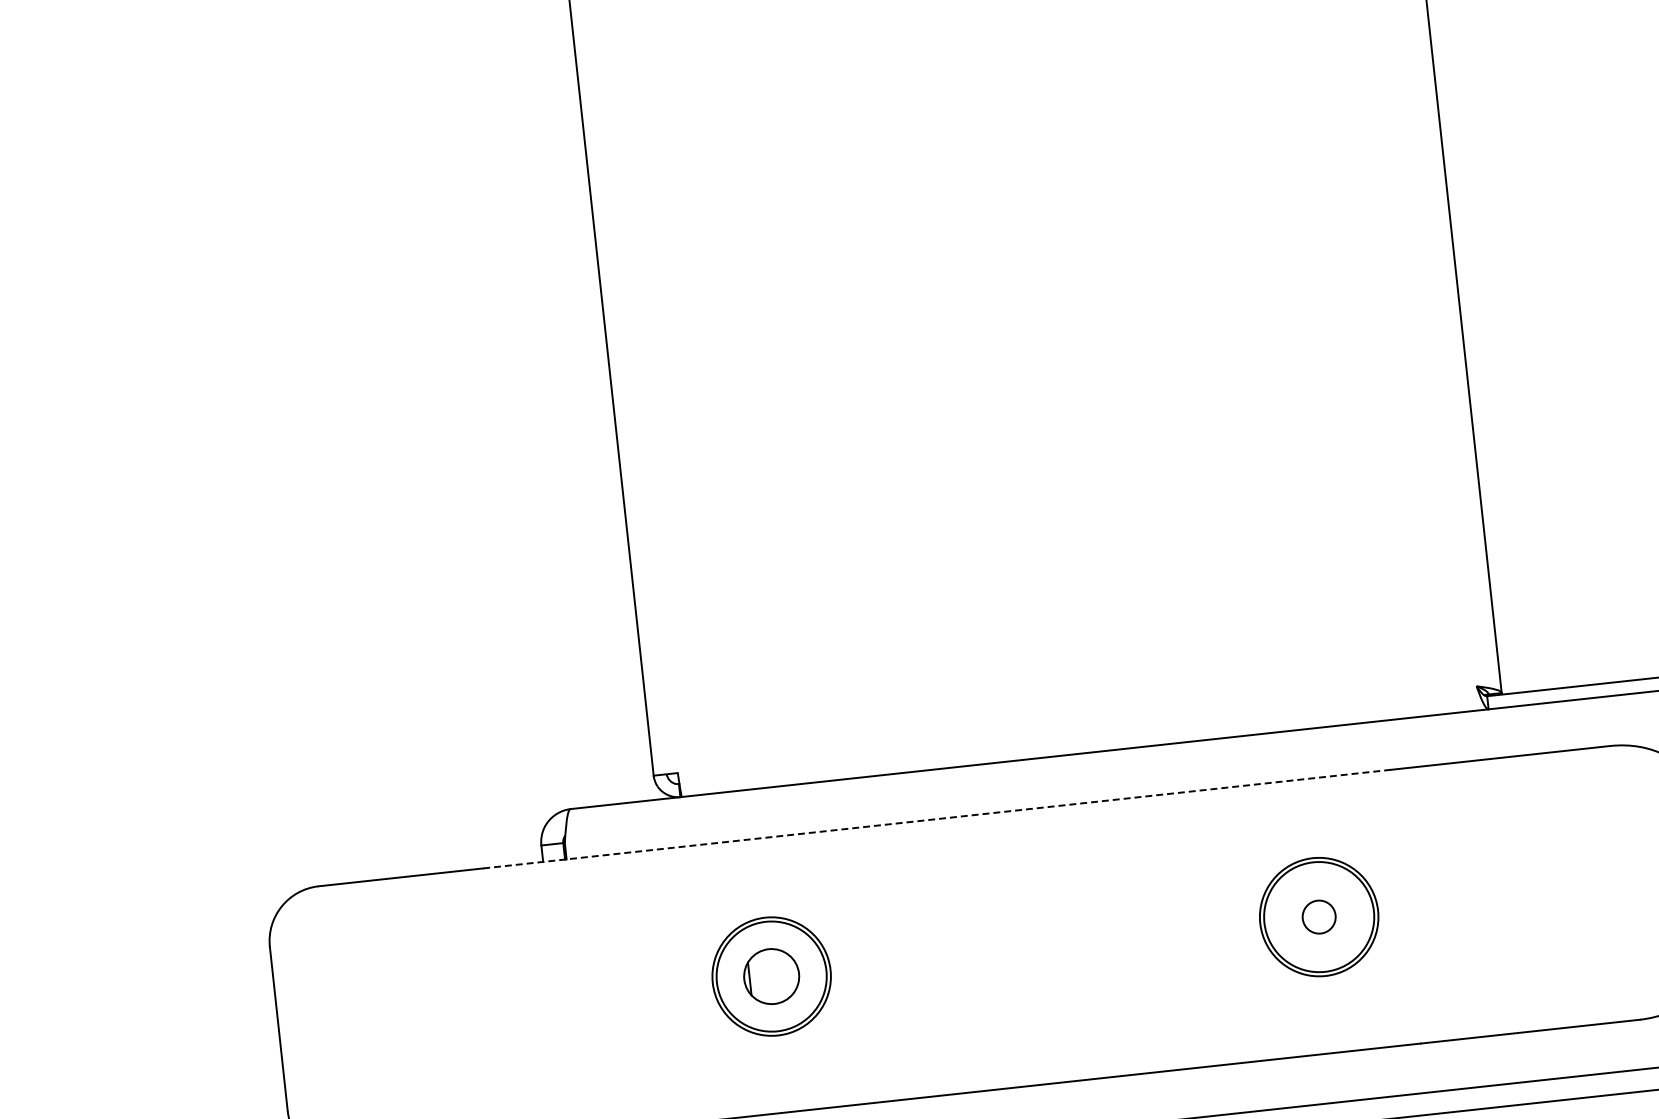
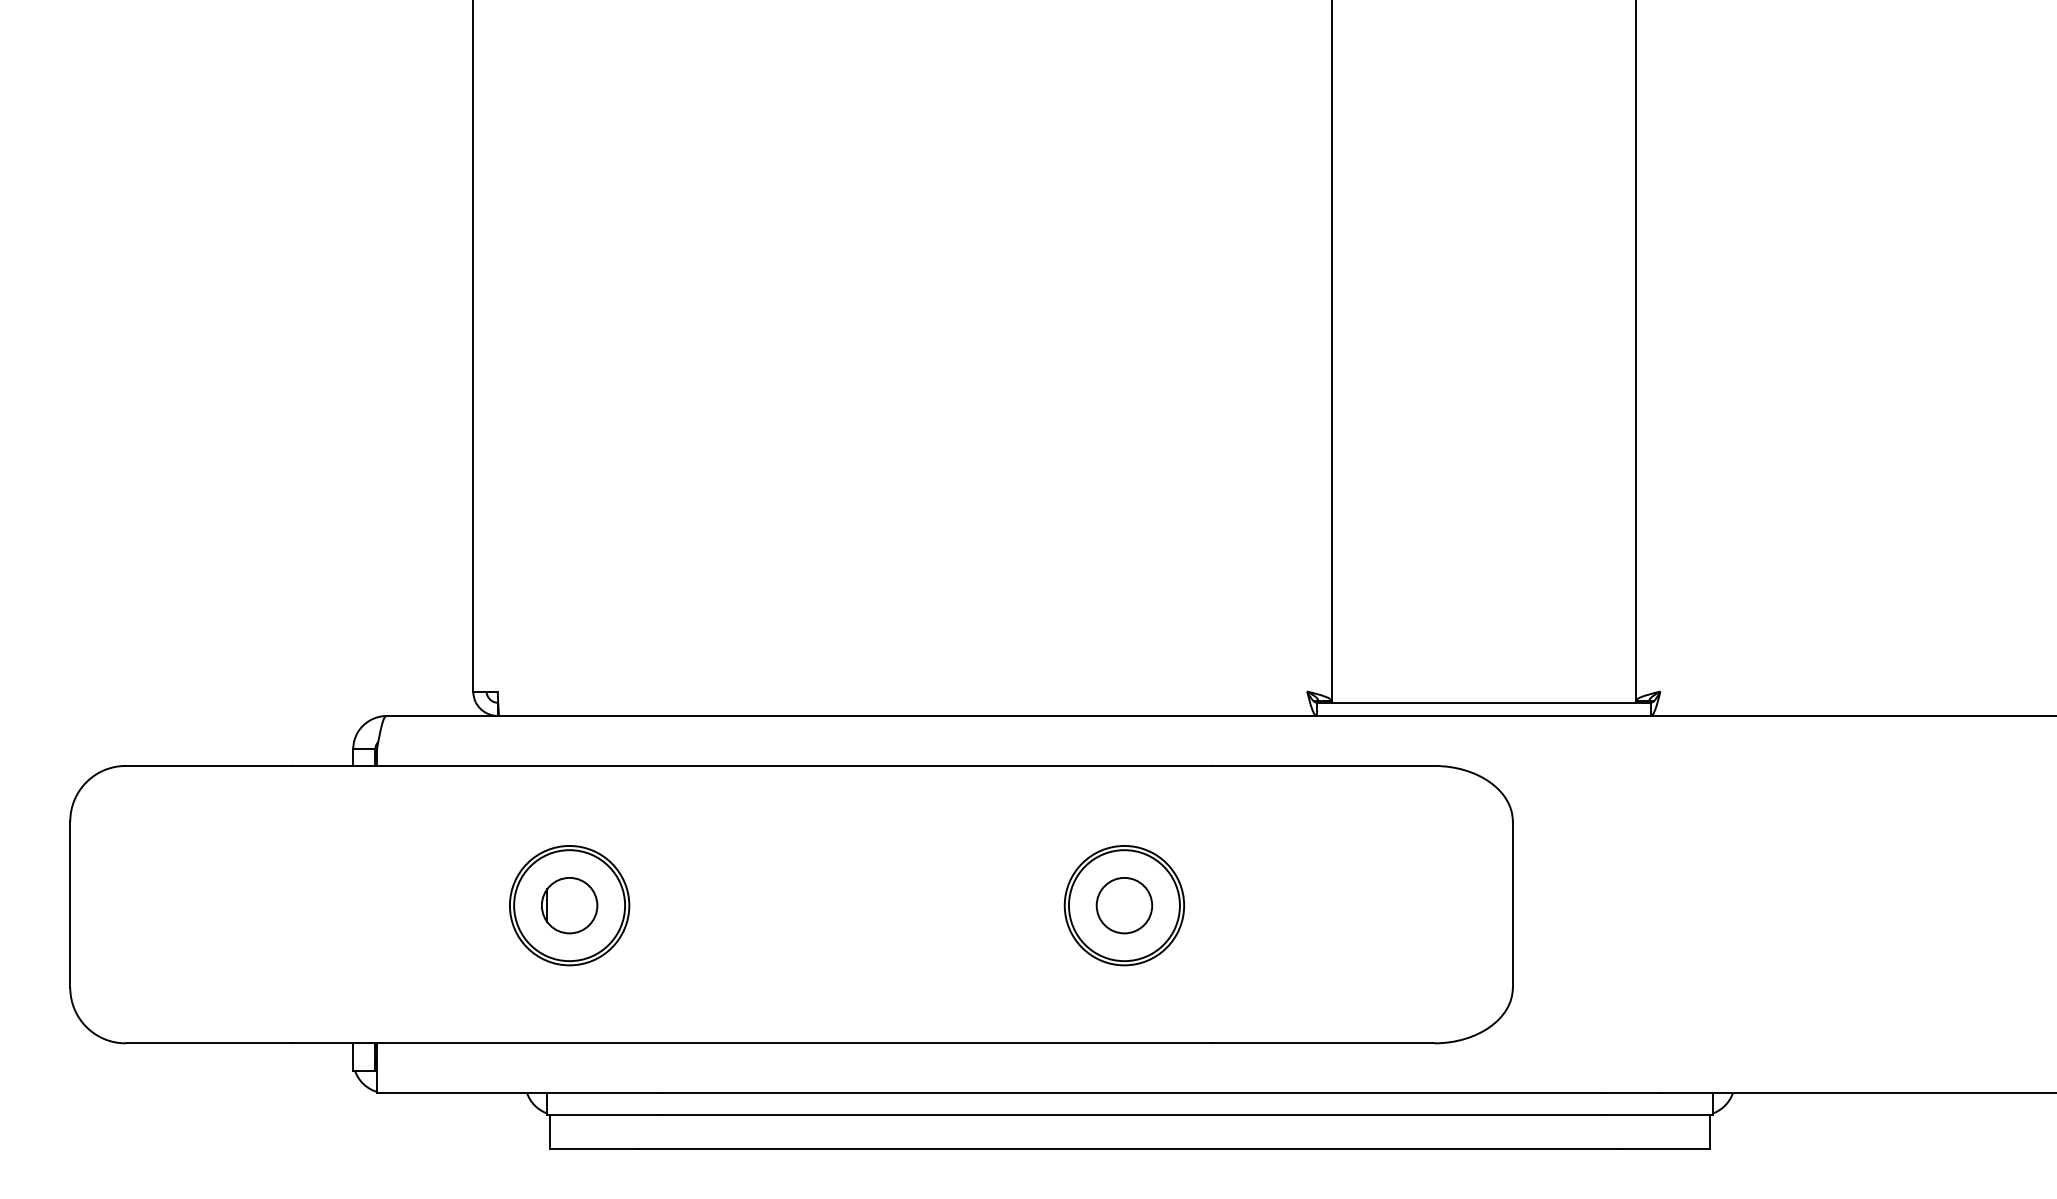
line: (936, 818) -> (751, 765), dashed -> solid
circle: (1319, 916) -> (1124, 905), size x1.67

